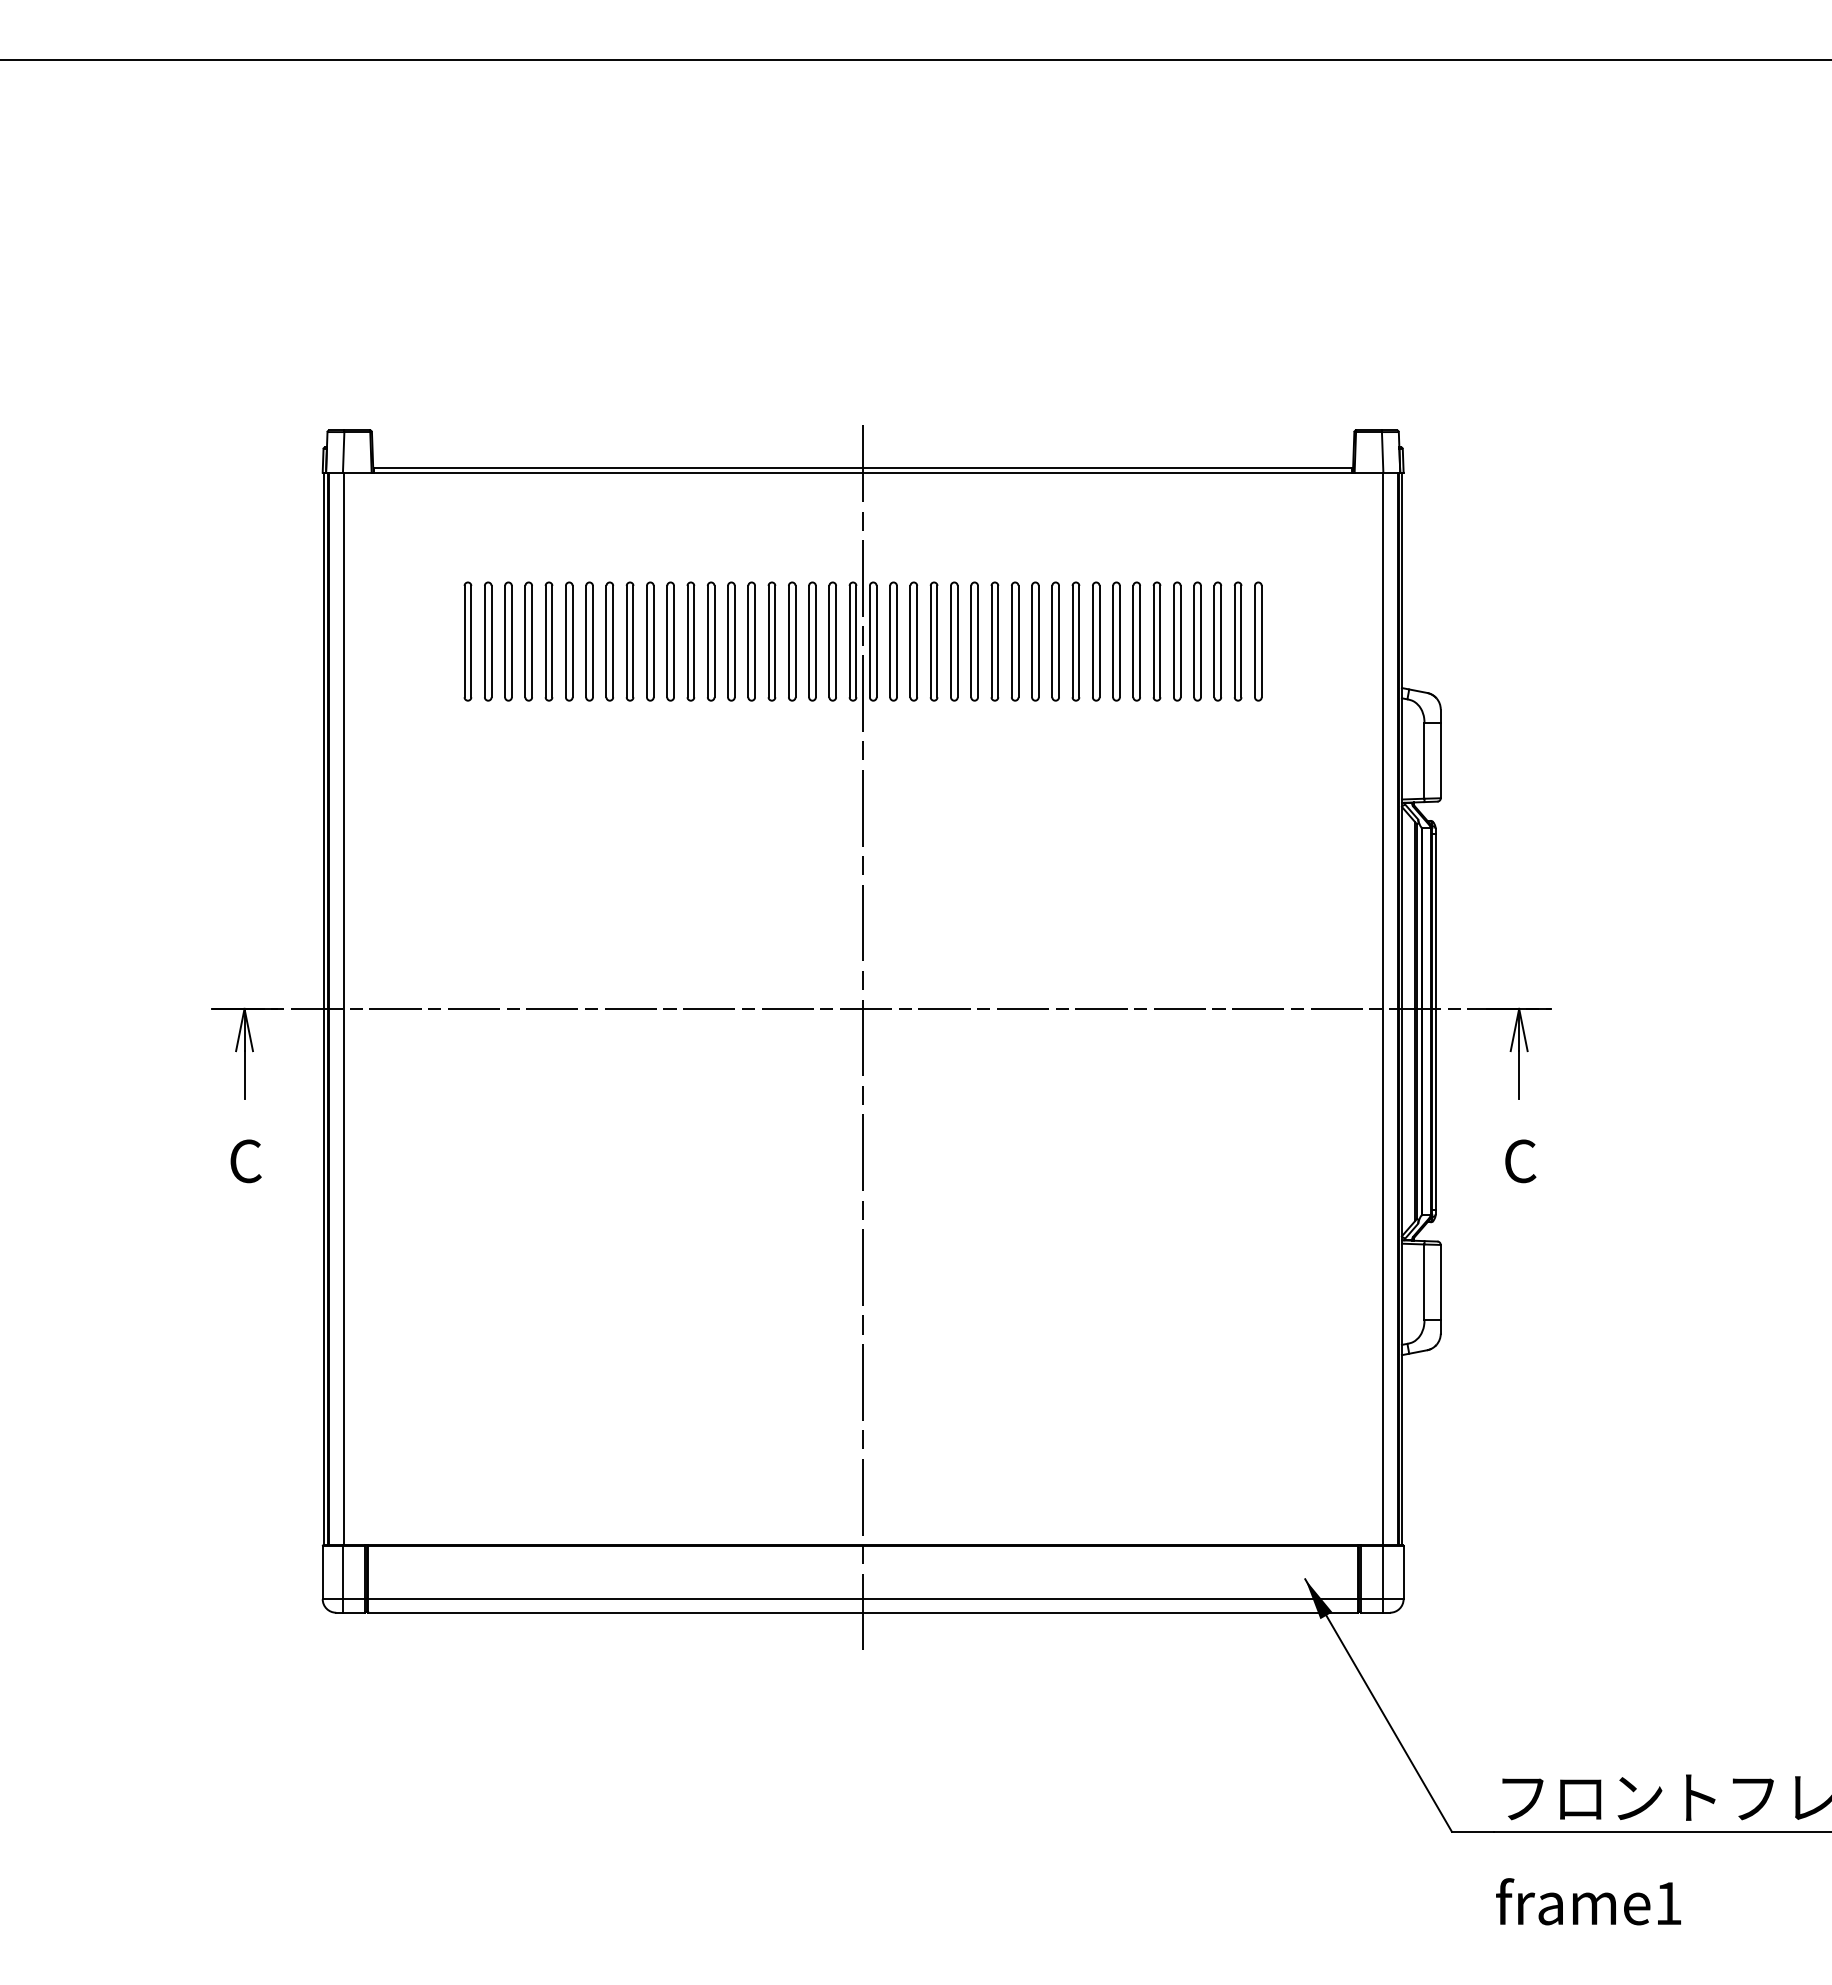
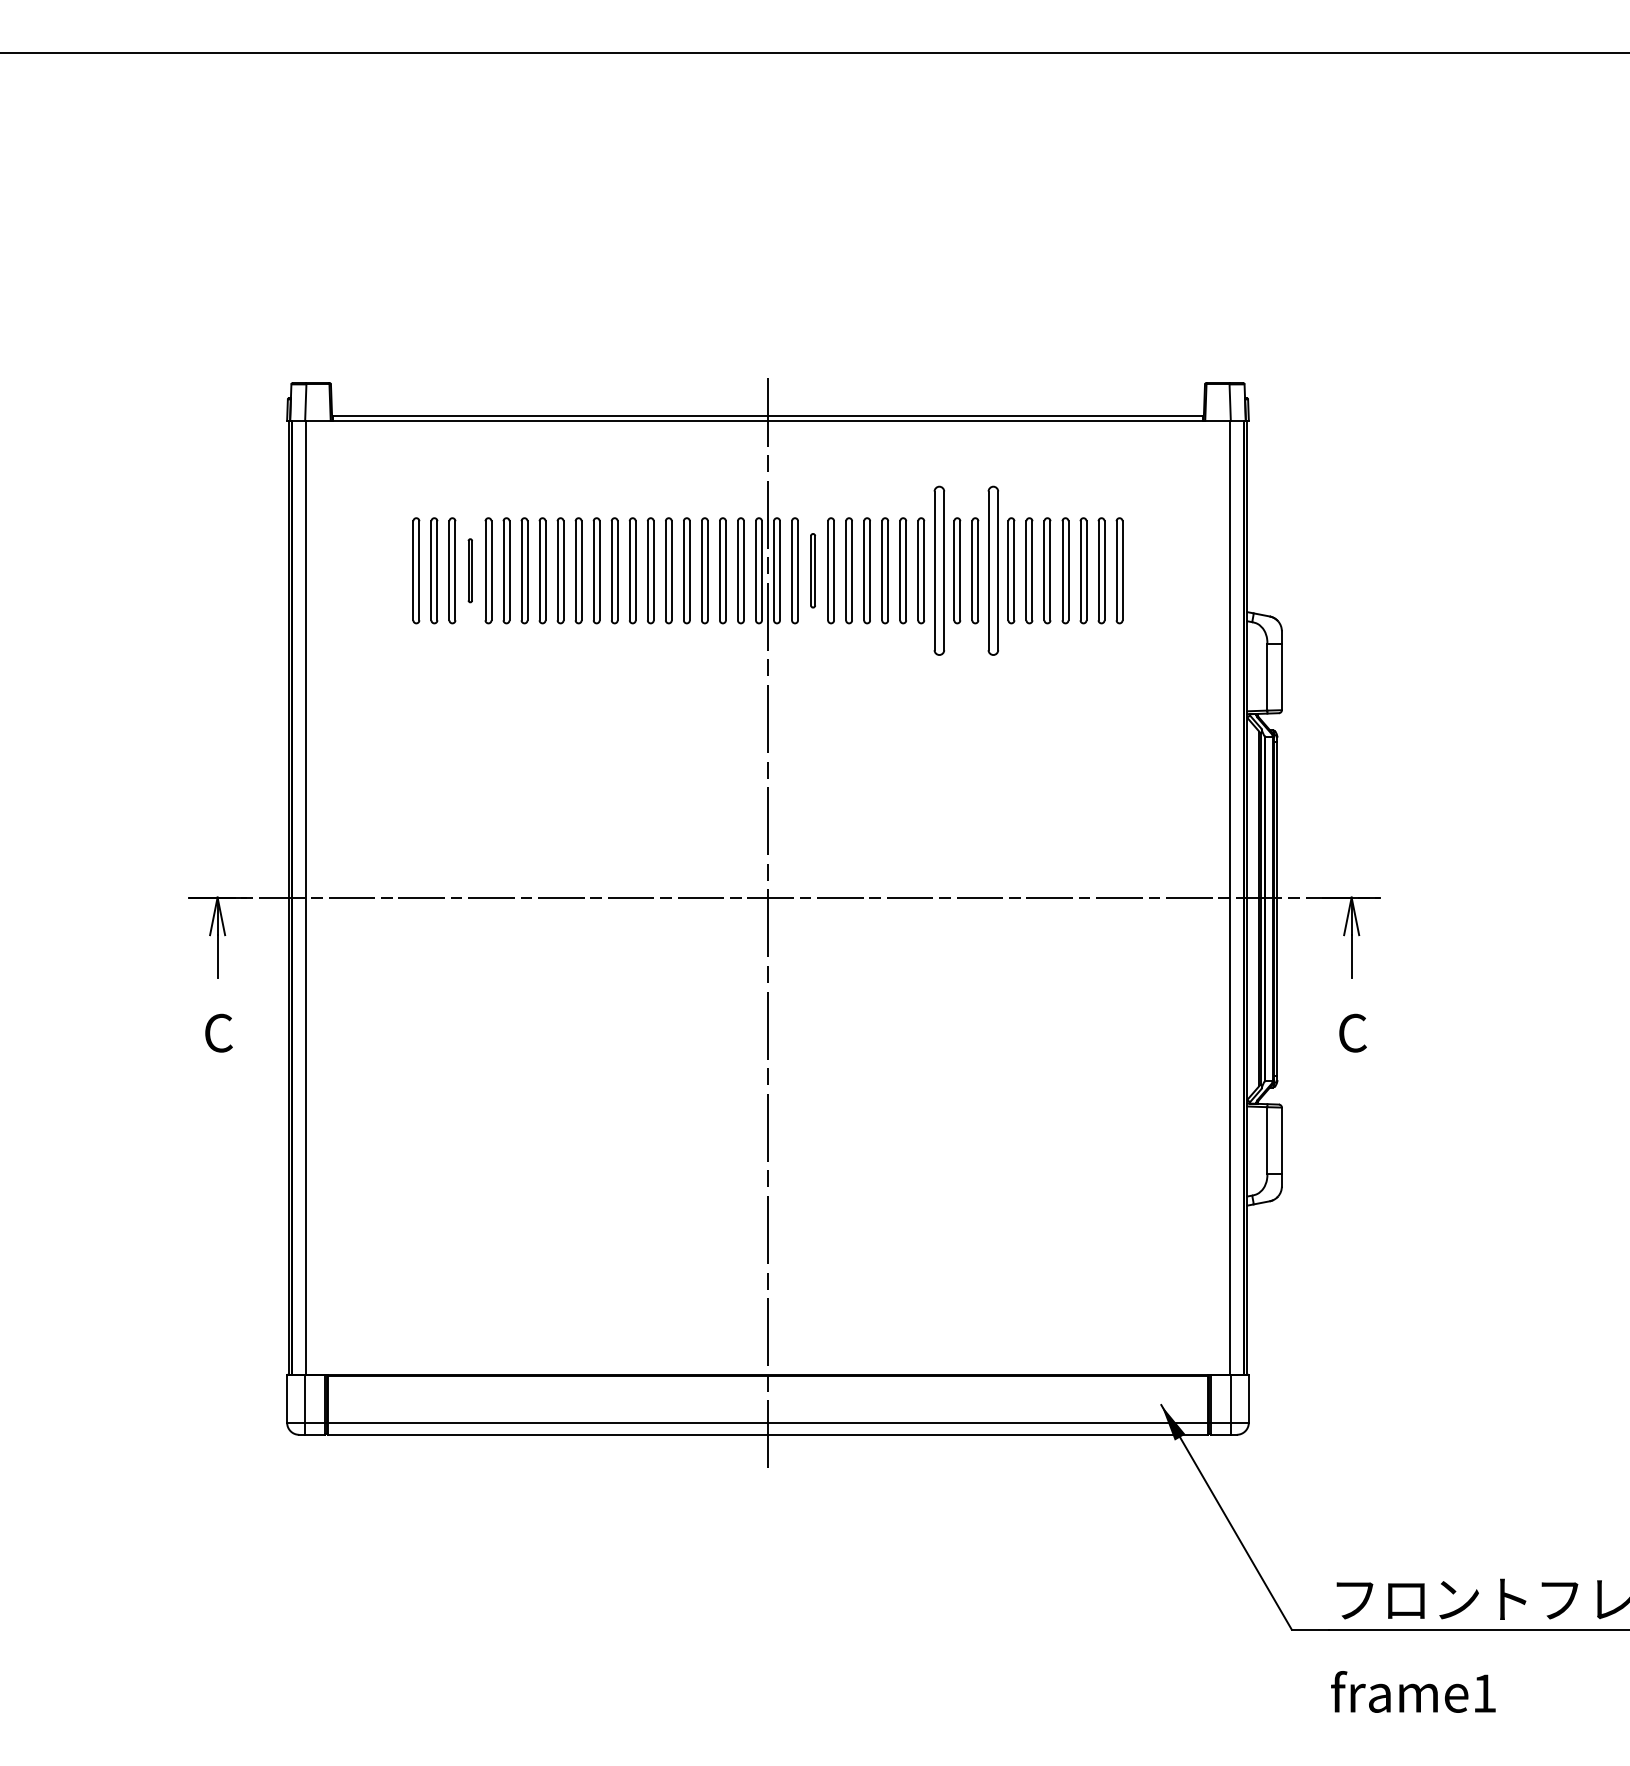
part: (528, 641) -> (470, 570), size x0.6
part: (913, 641) -> (812, 570), size x0.7
part: (1055, 641) -> (939, 570), size x1.6
part: (1116, 641) -> (993, 570), size x1.6

